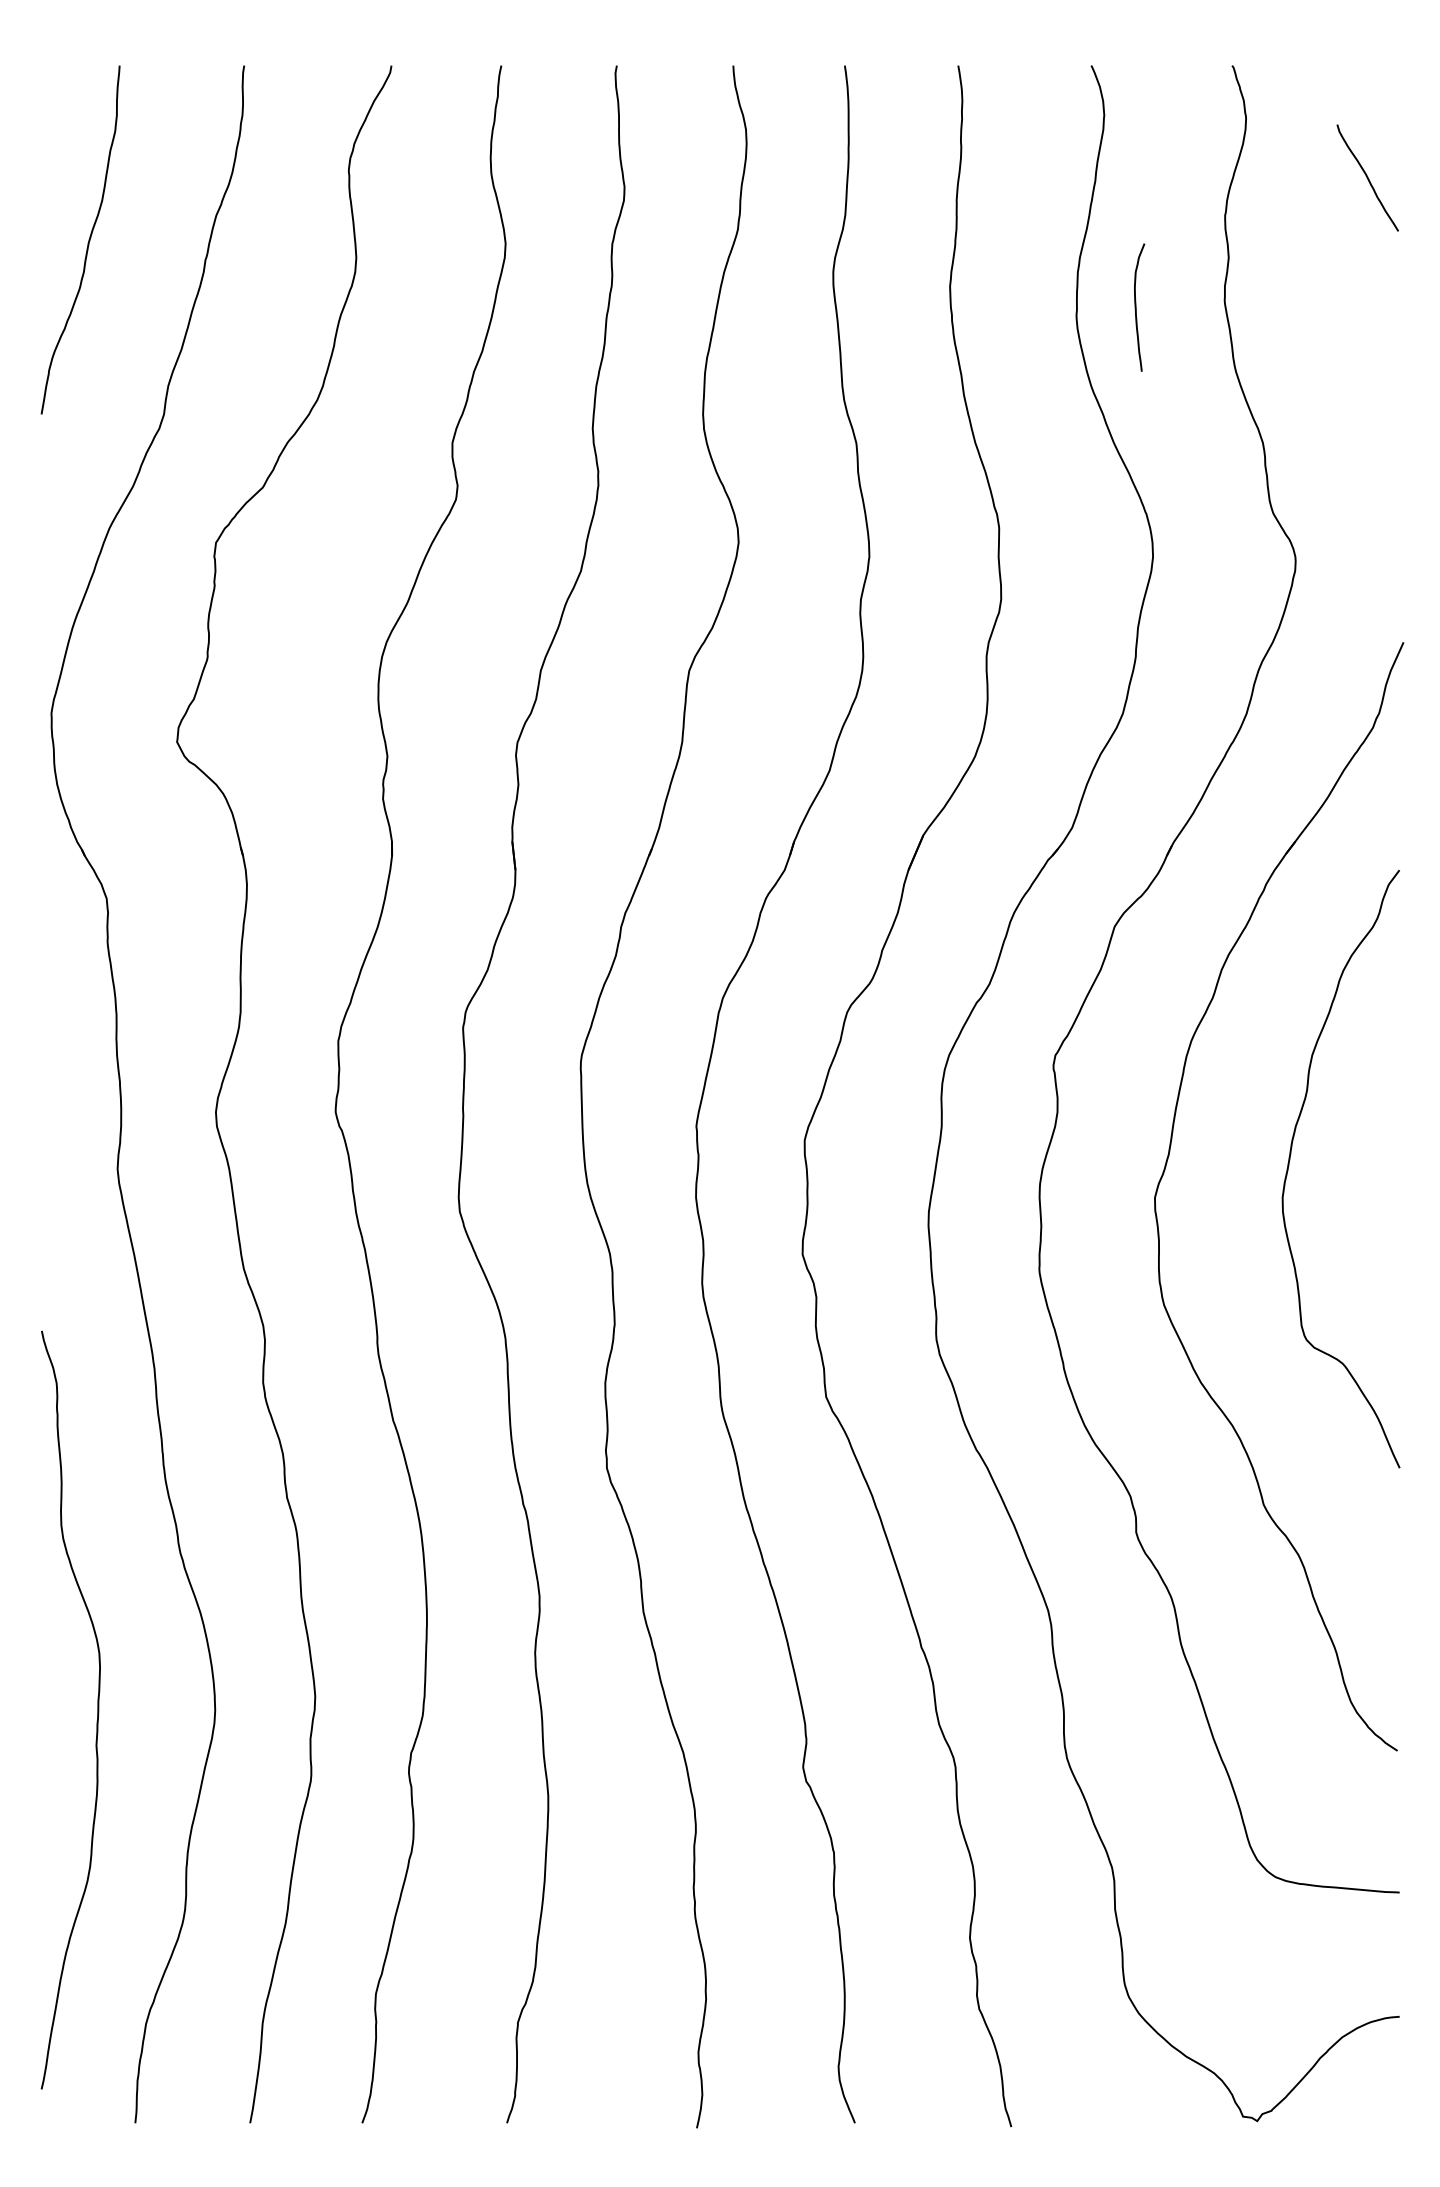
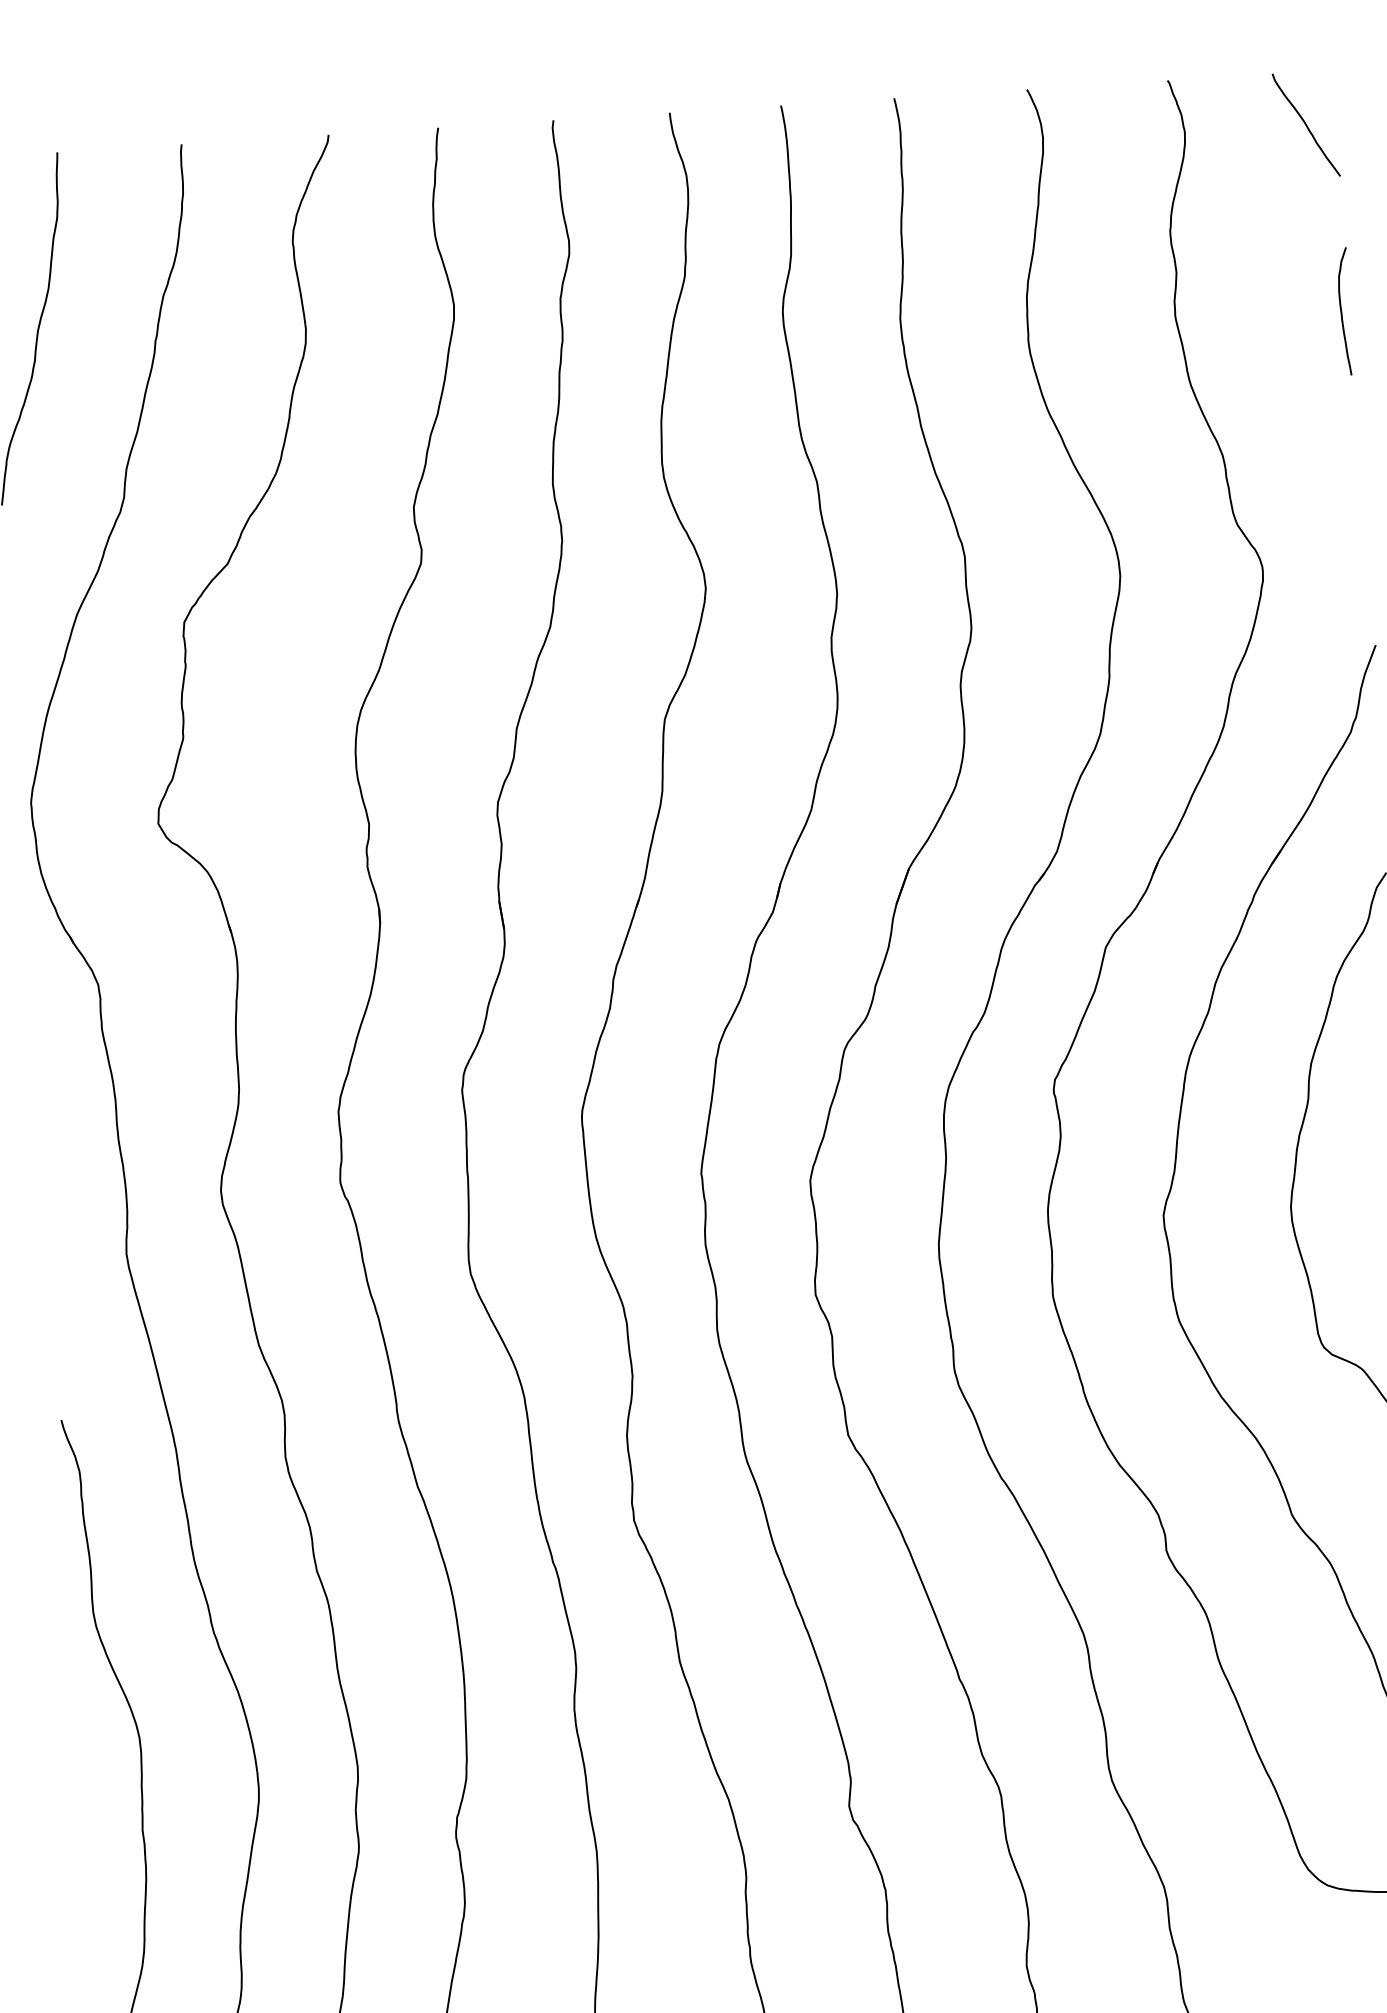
curve: (1367, 177) -> (1305, 124), moved
curve: (1136, 307) -> (1342, 311), moved

